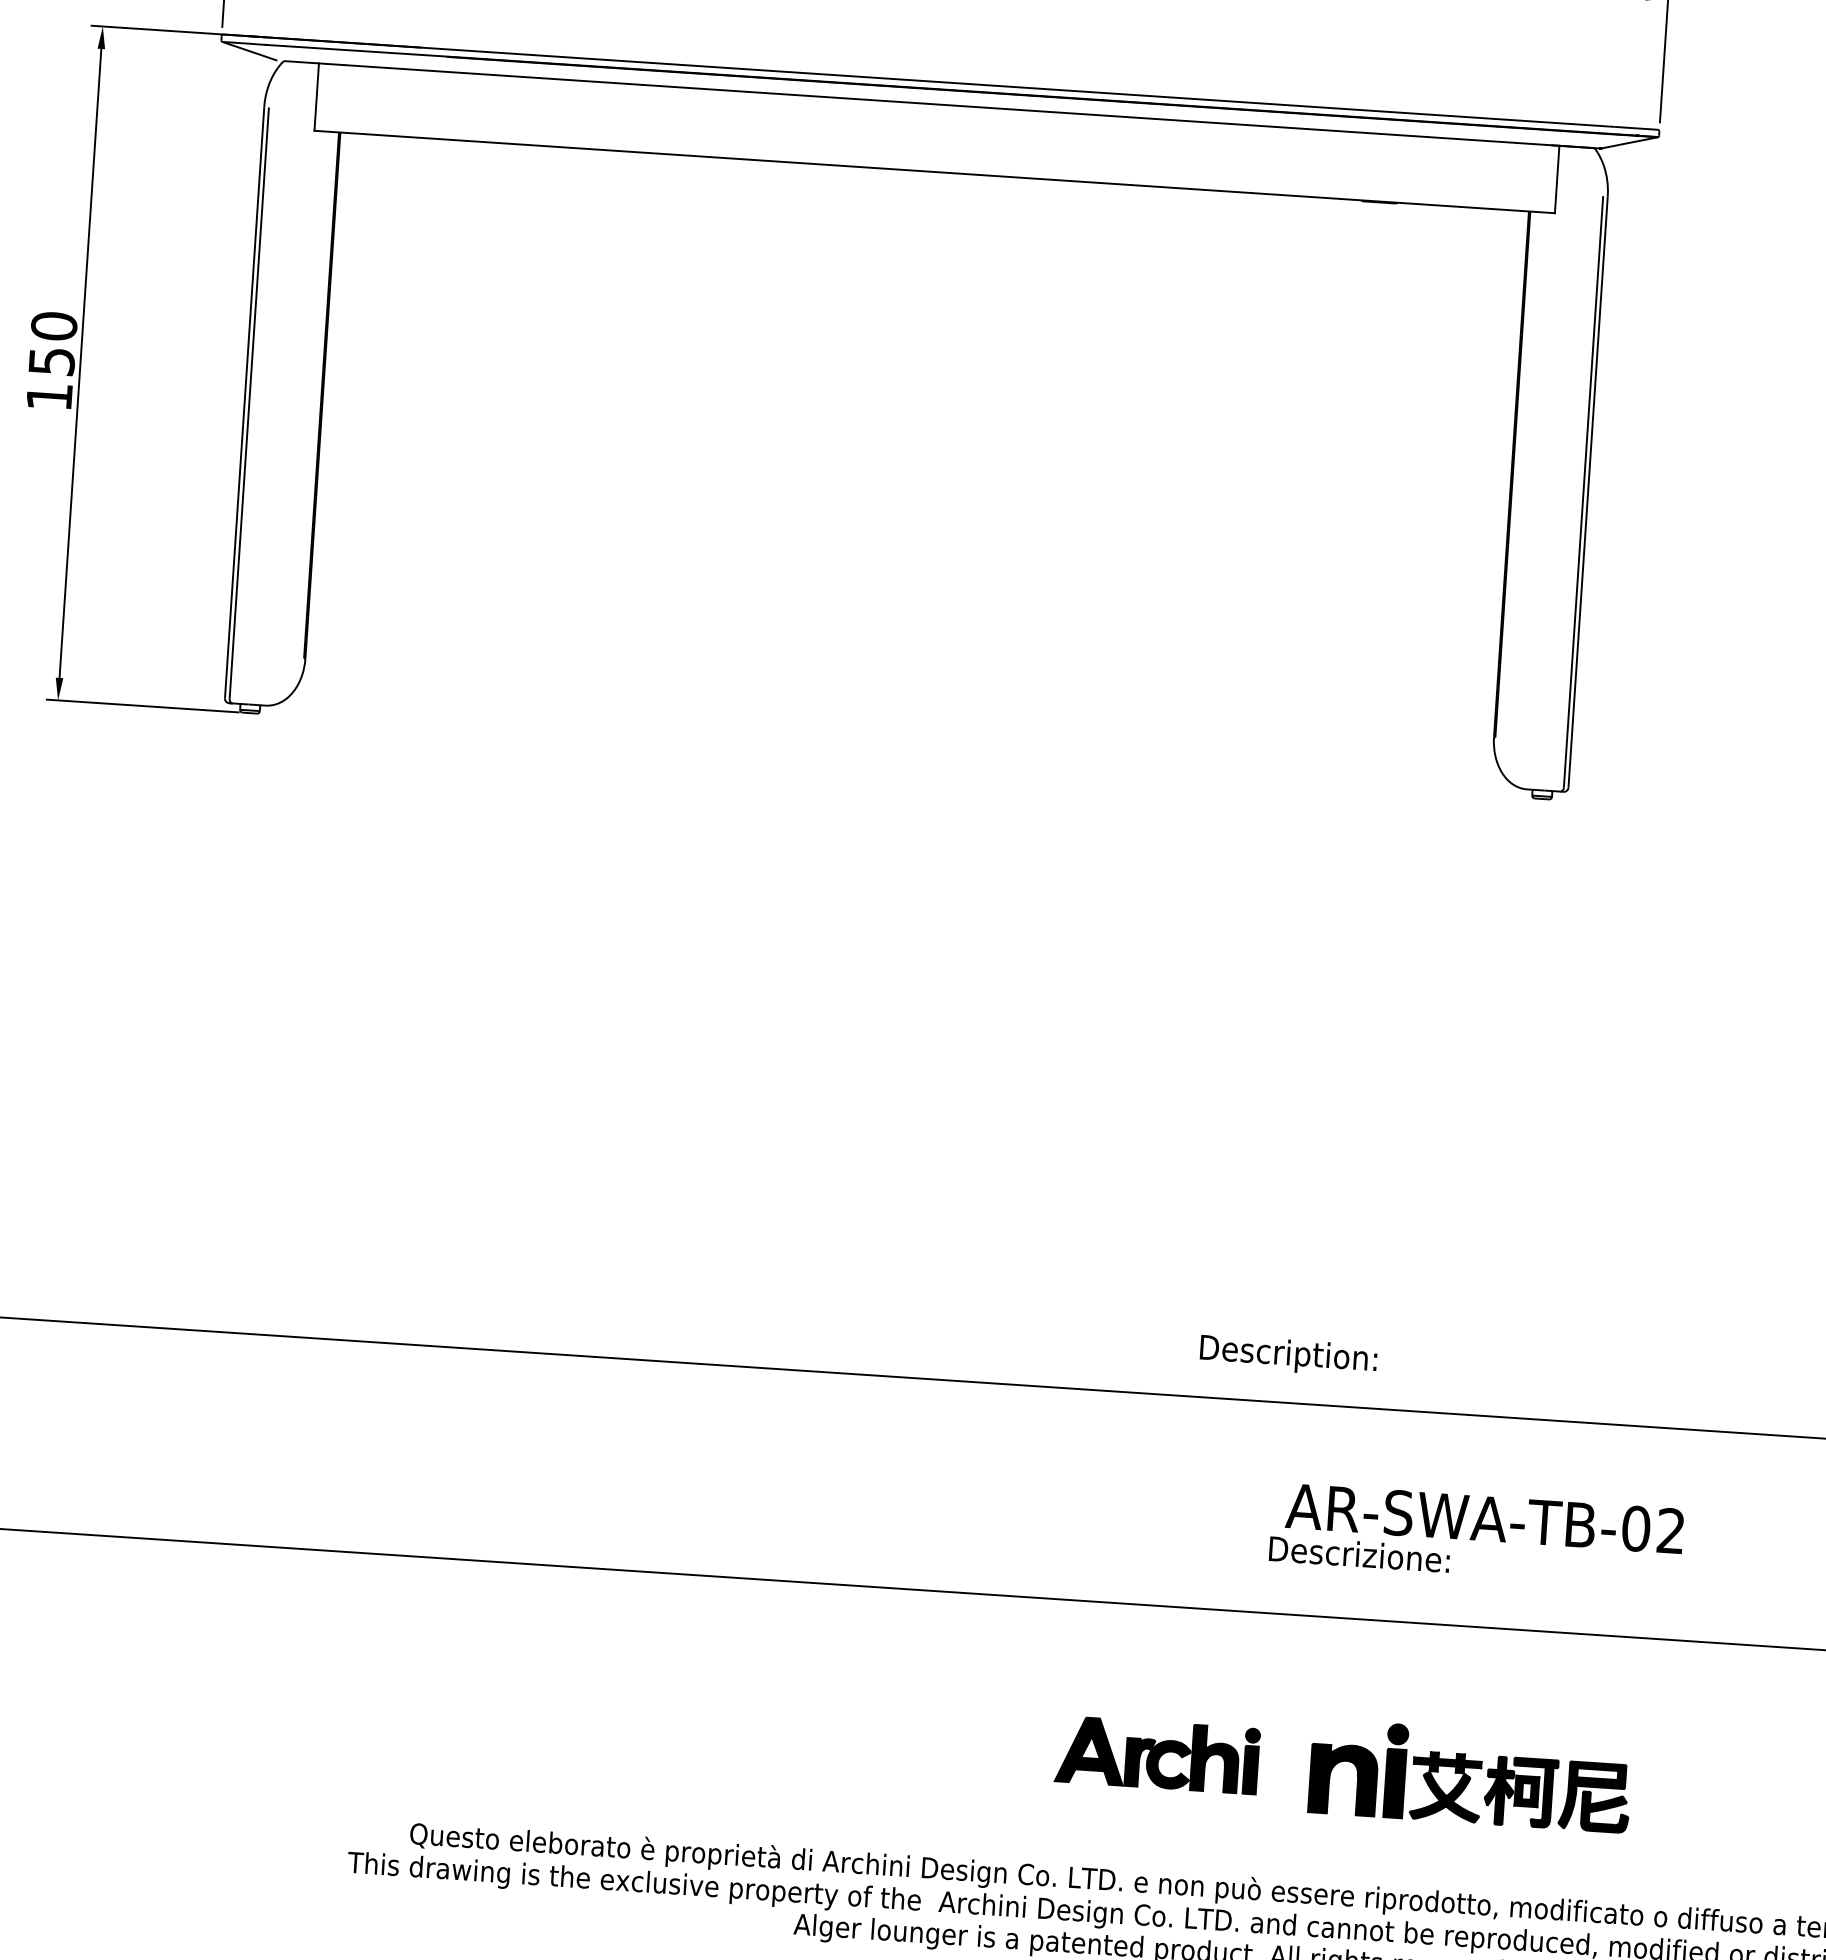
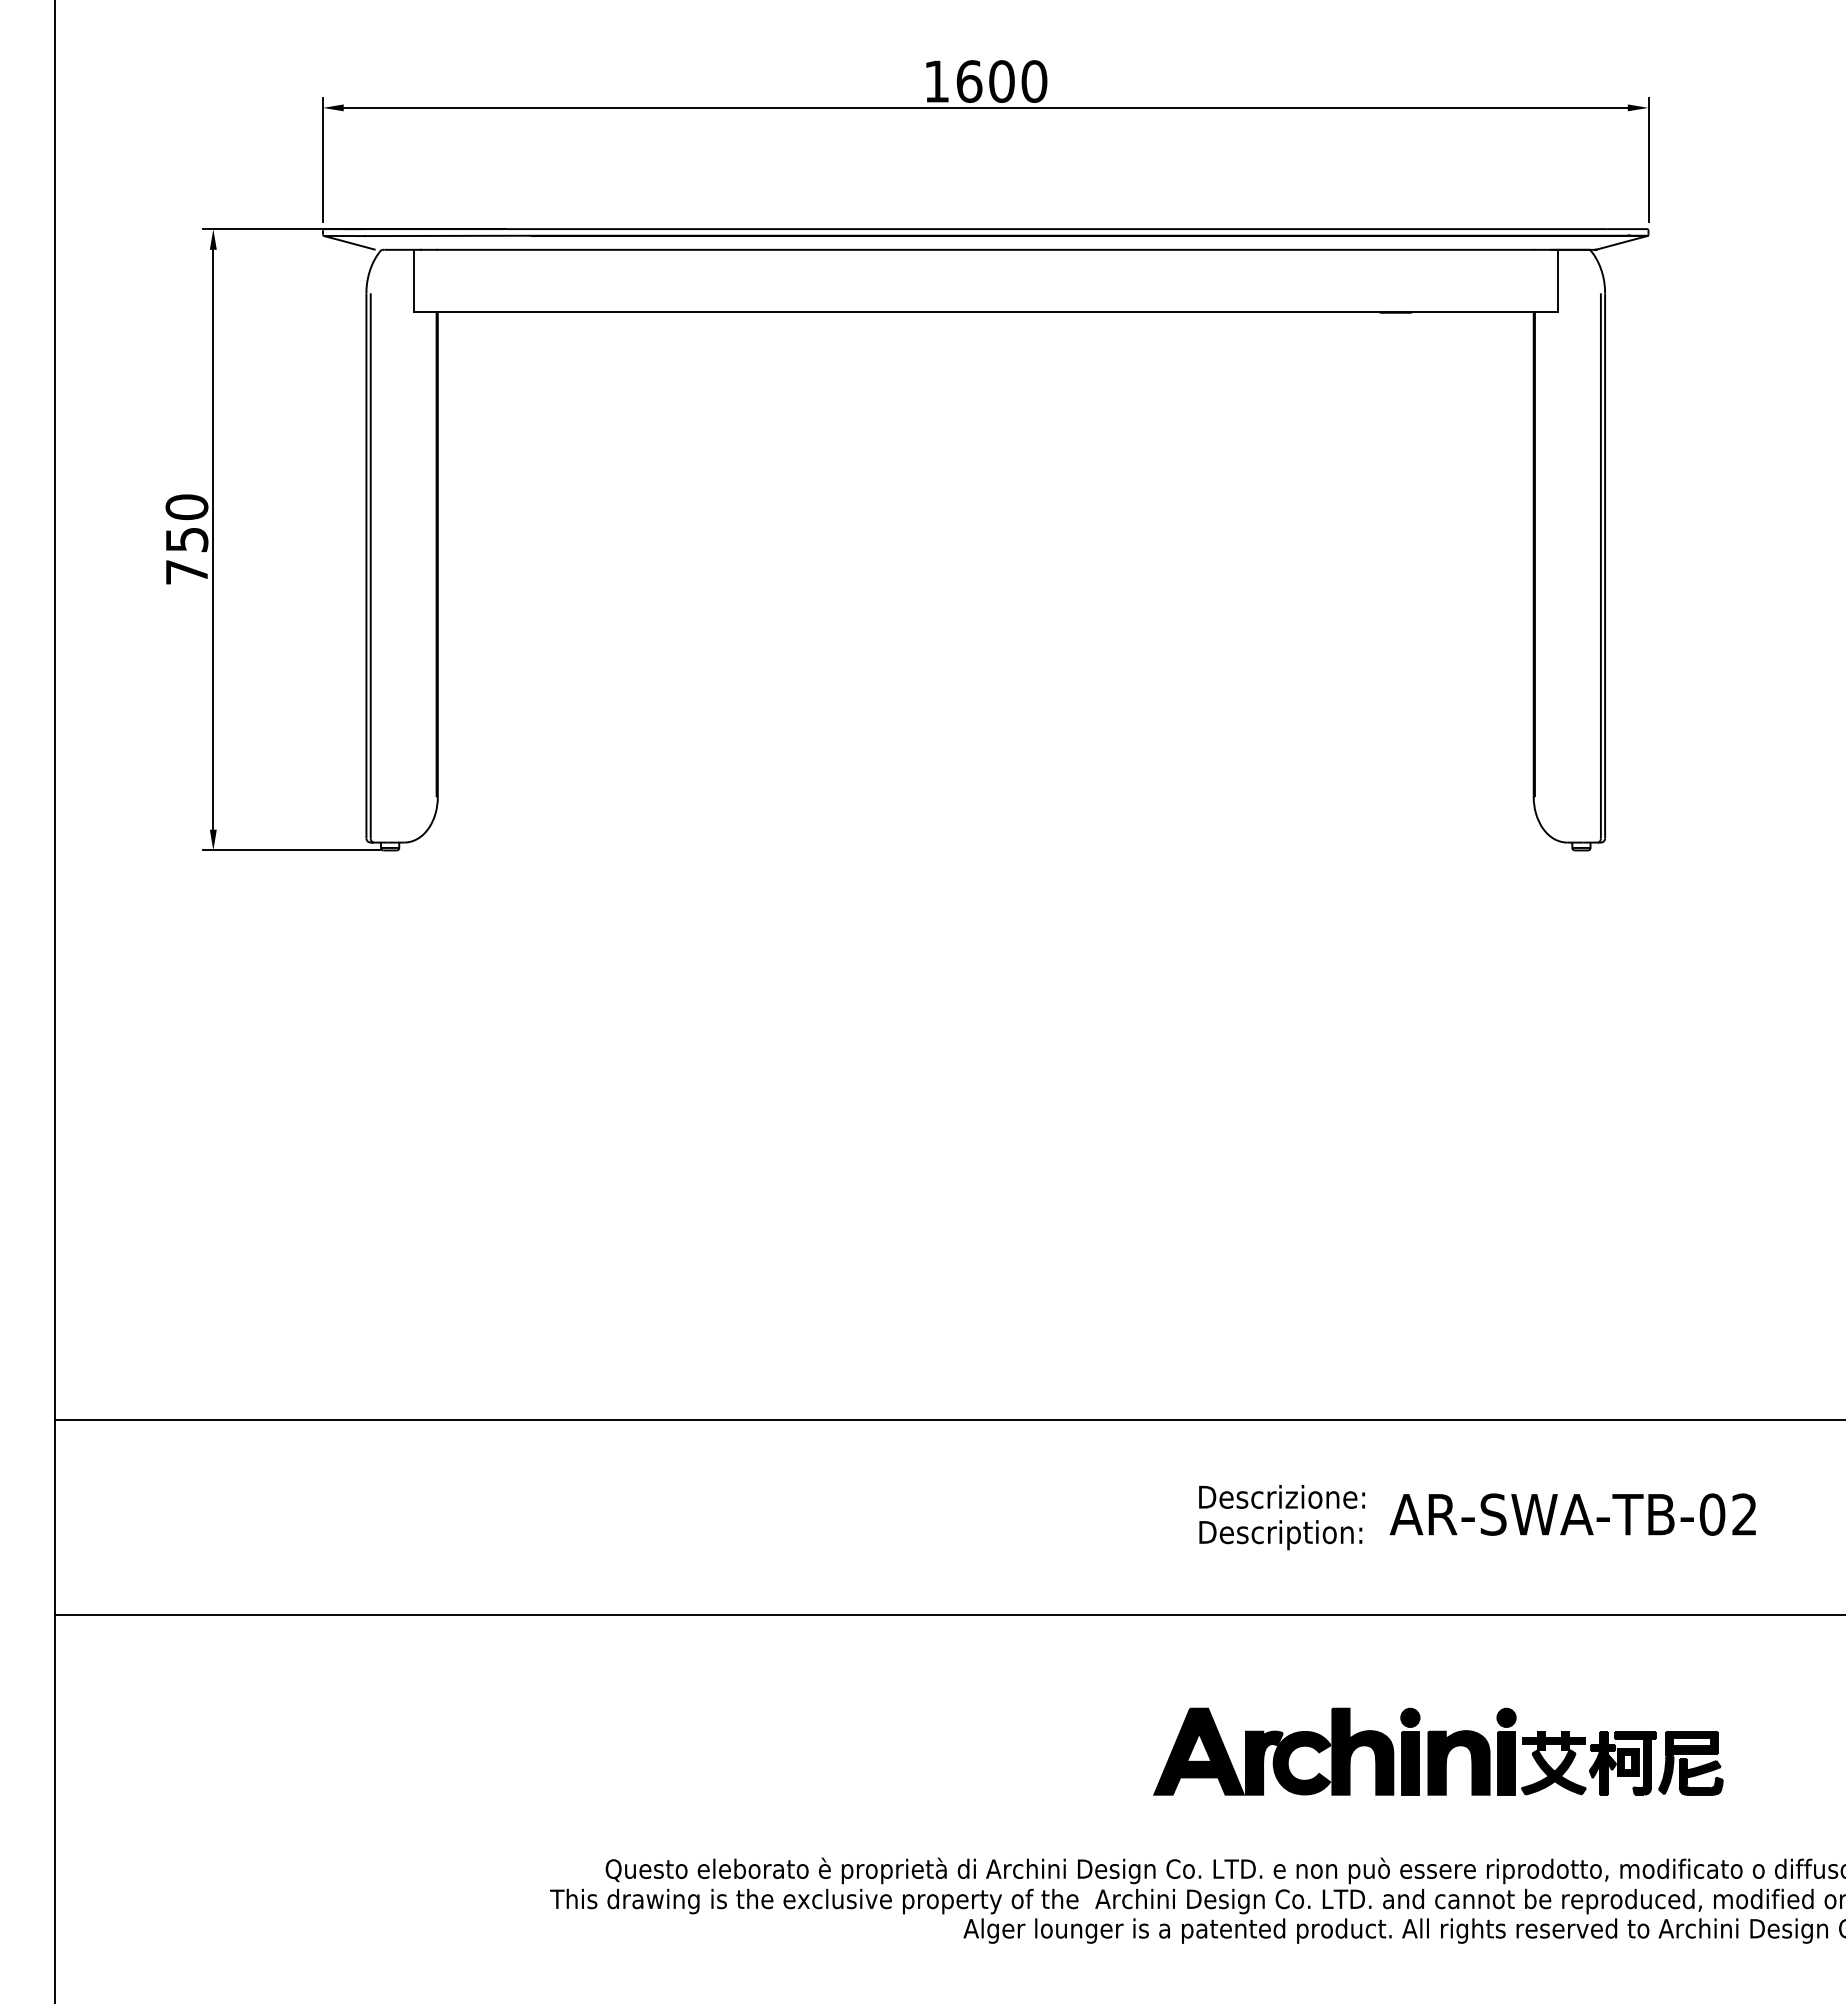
text: (48, 397) -> (186, 572), 150 -> 750
text: (1288, 1356) -> (1280, 1535), moved
text: (1358, 1553) -> (1281, 1496), moved
part: (1157, 1755) -> (1286, 1751), size x1.43

